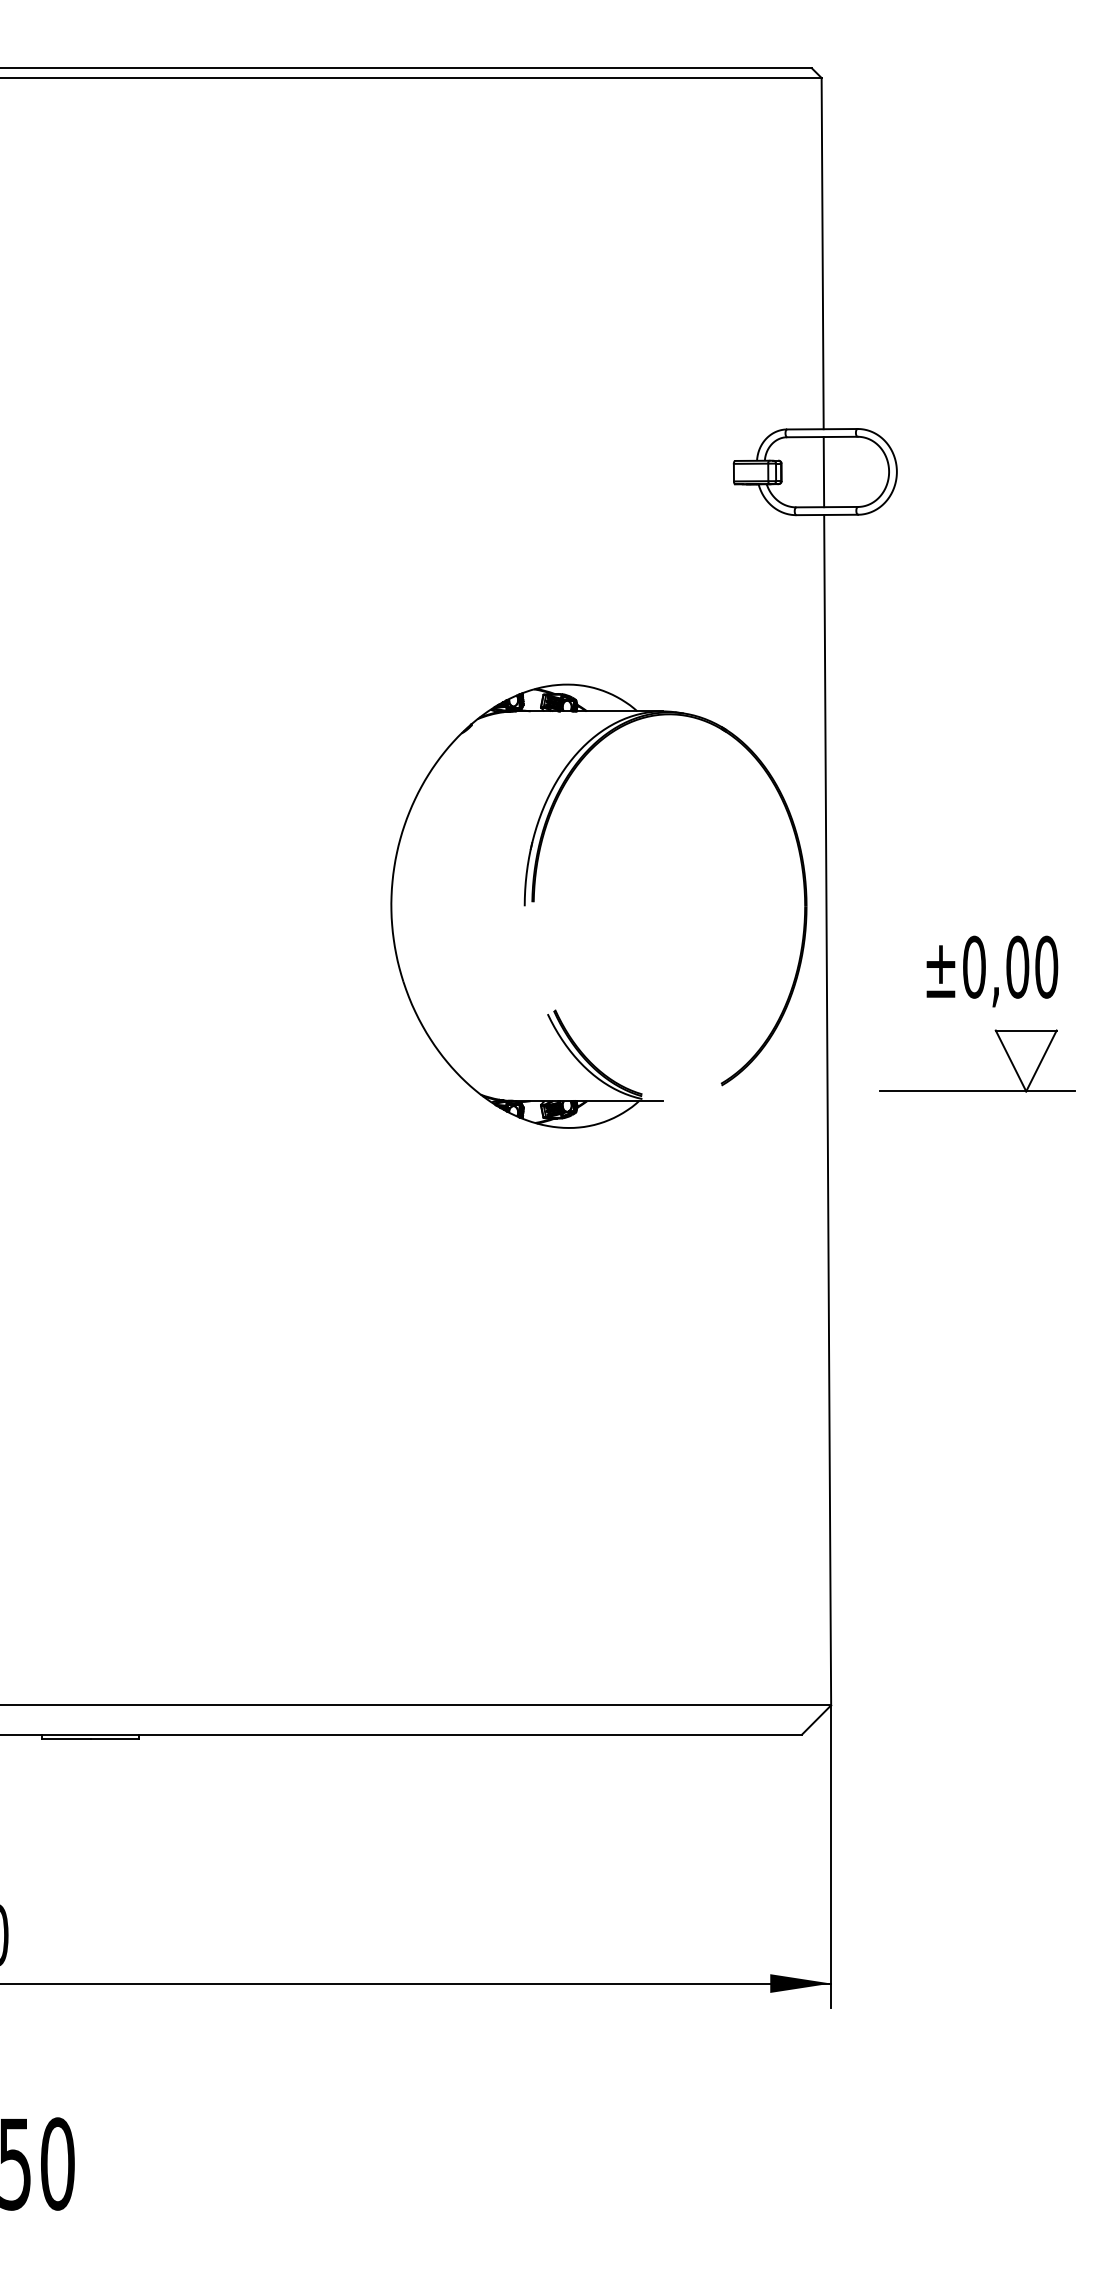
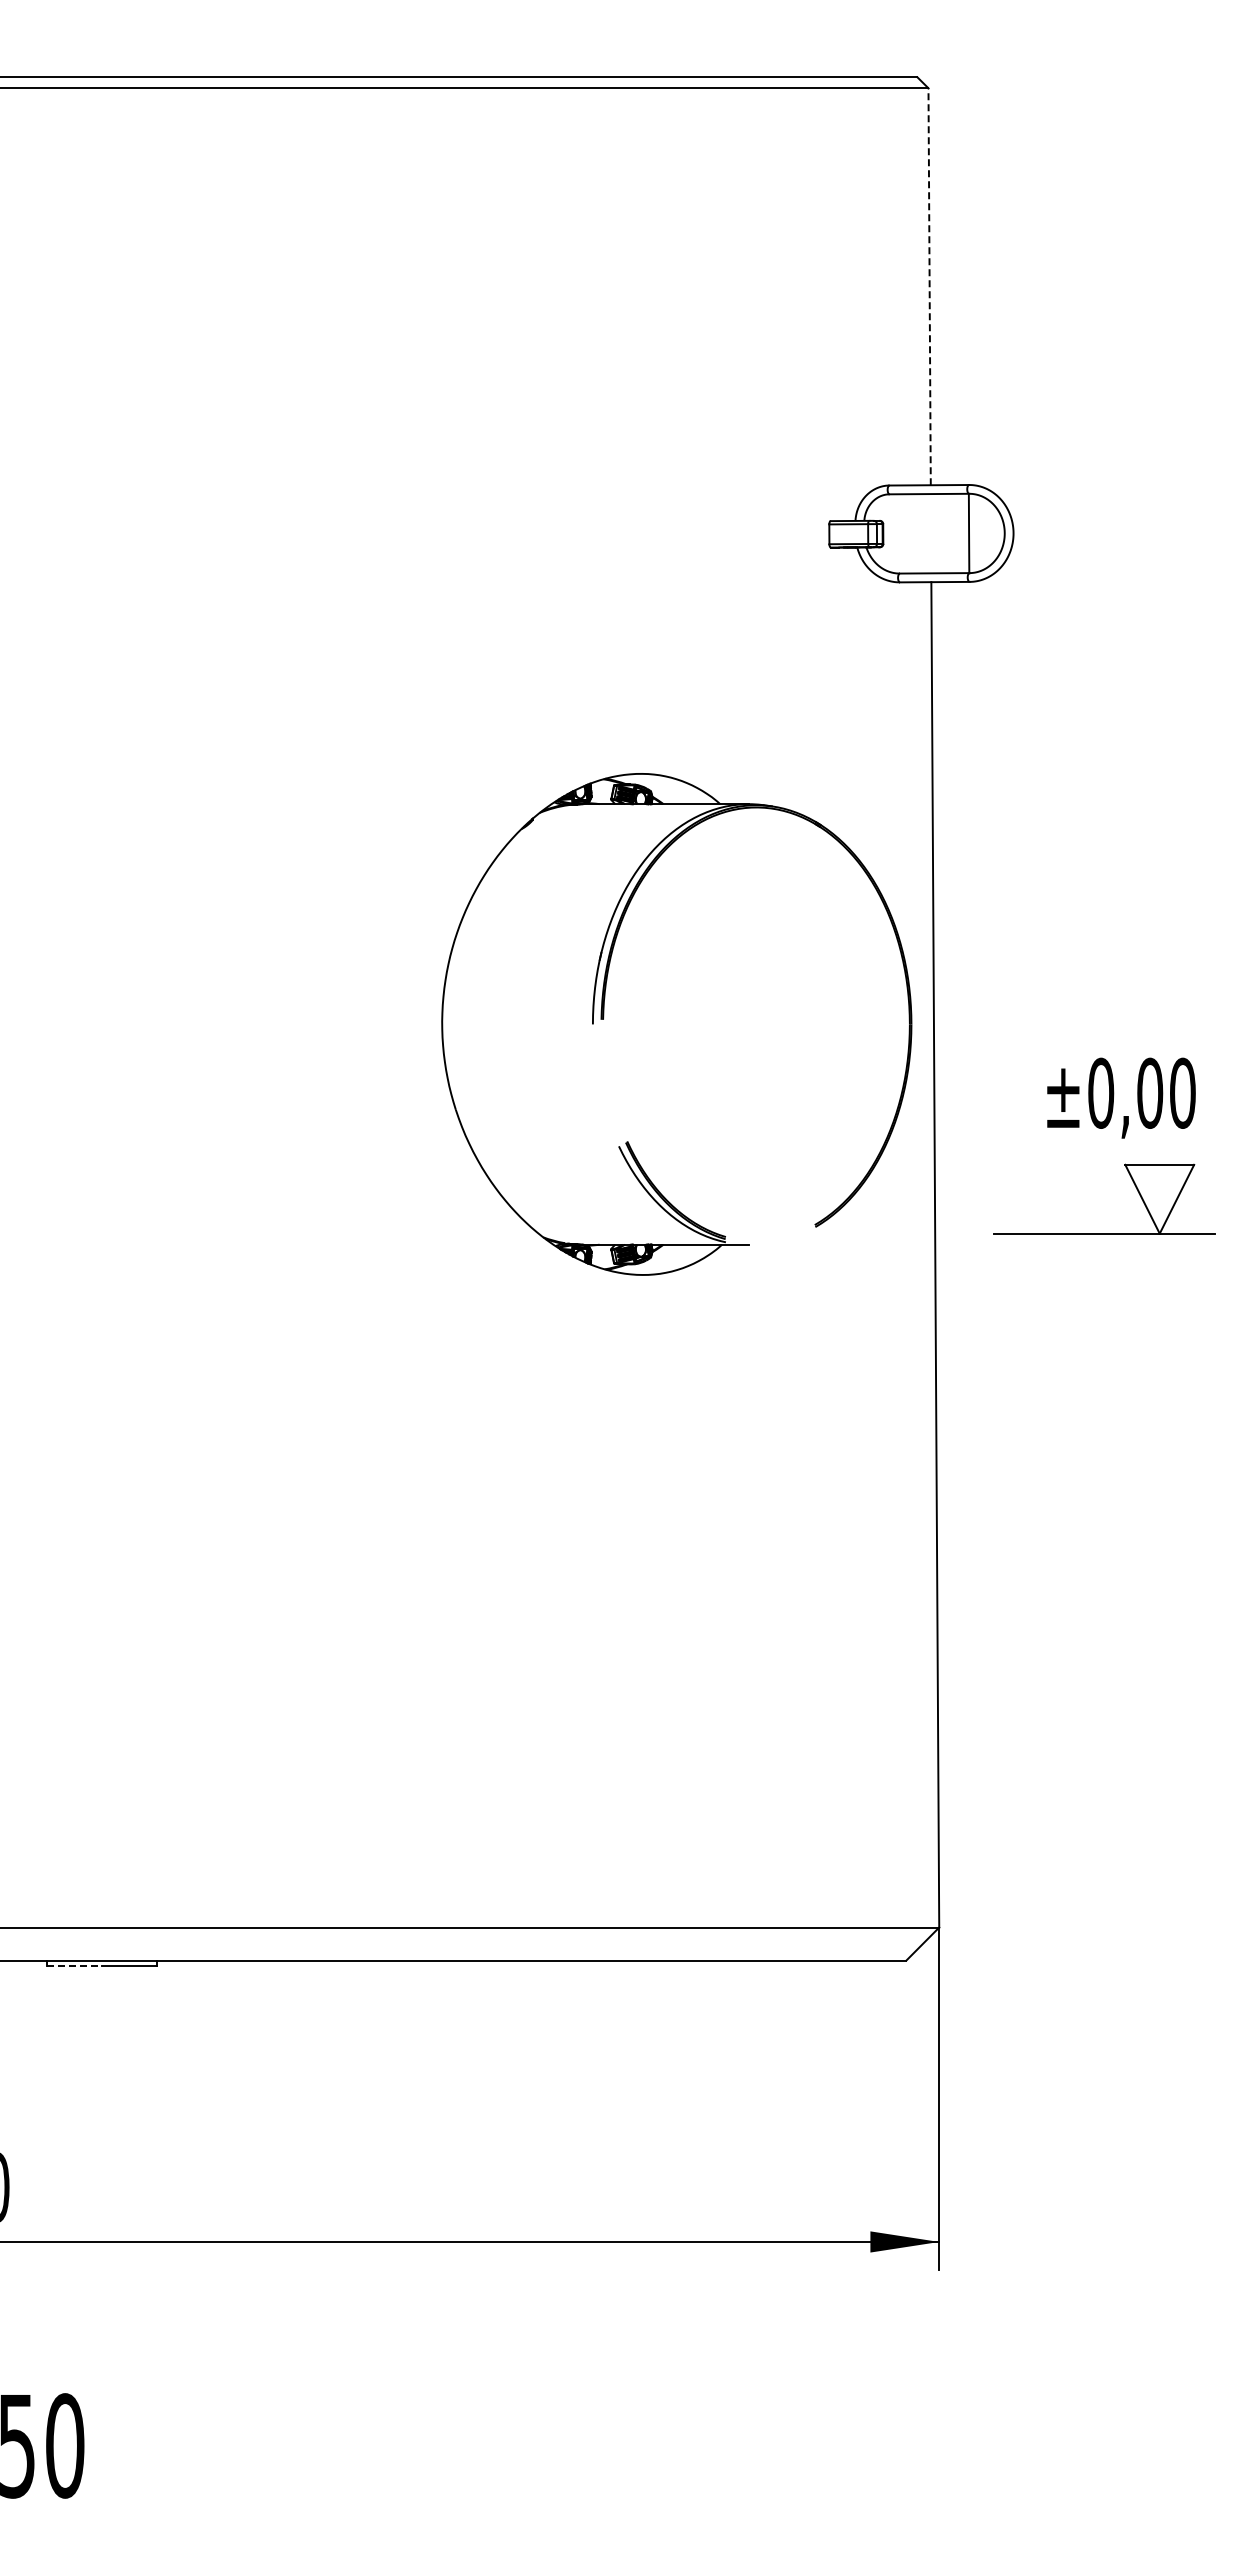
line: (822, 253) -> (929, 286), solid -> dashed
line: (823, 471) -> (968, 533), moved
line: (66, 1739) -> (74, 1966), solid -> dashed

